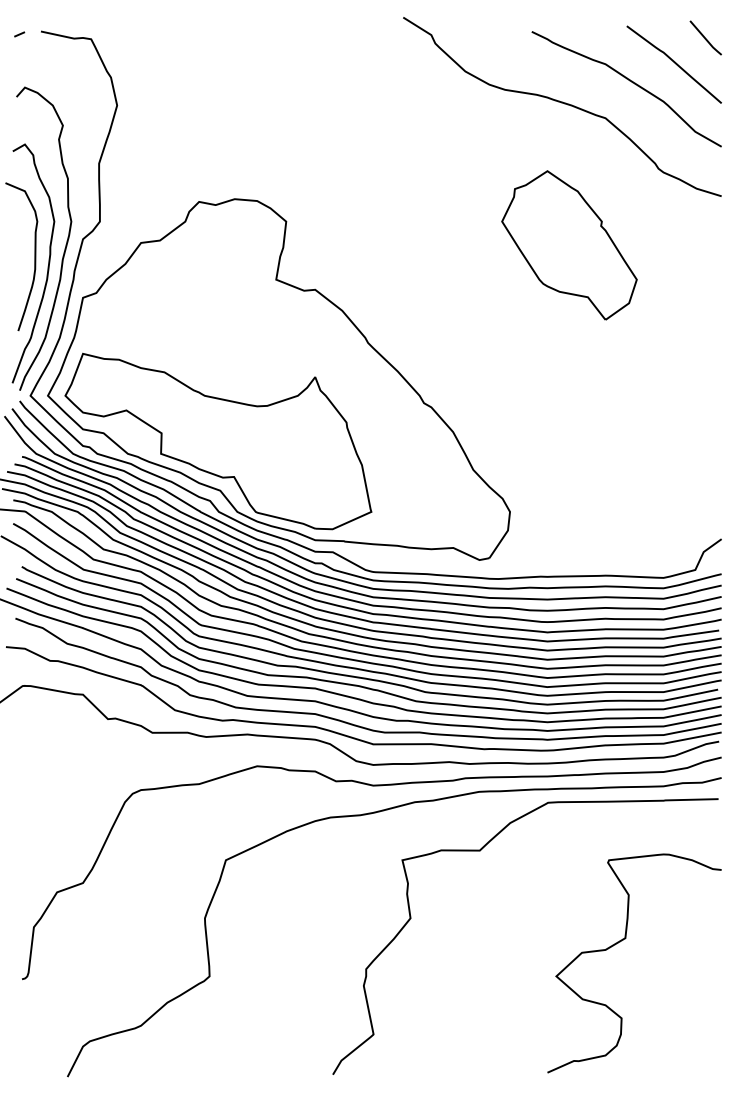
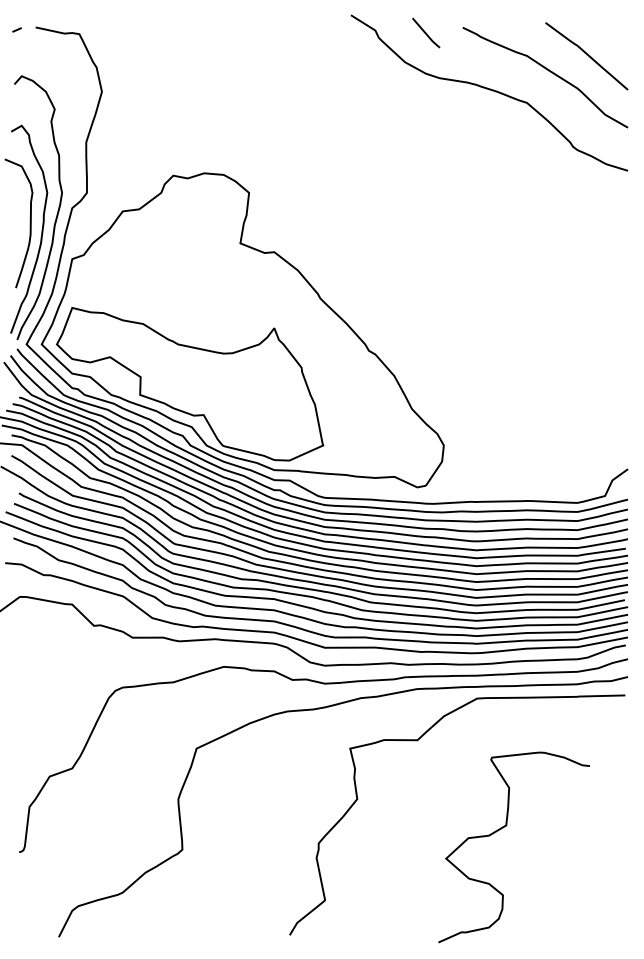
line: (706, 37) -> (426, 32), moved
part: (569, 245) -> (495, 213), removed
curve: (622, 941) -> (503, 828), moved

